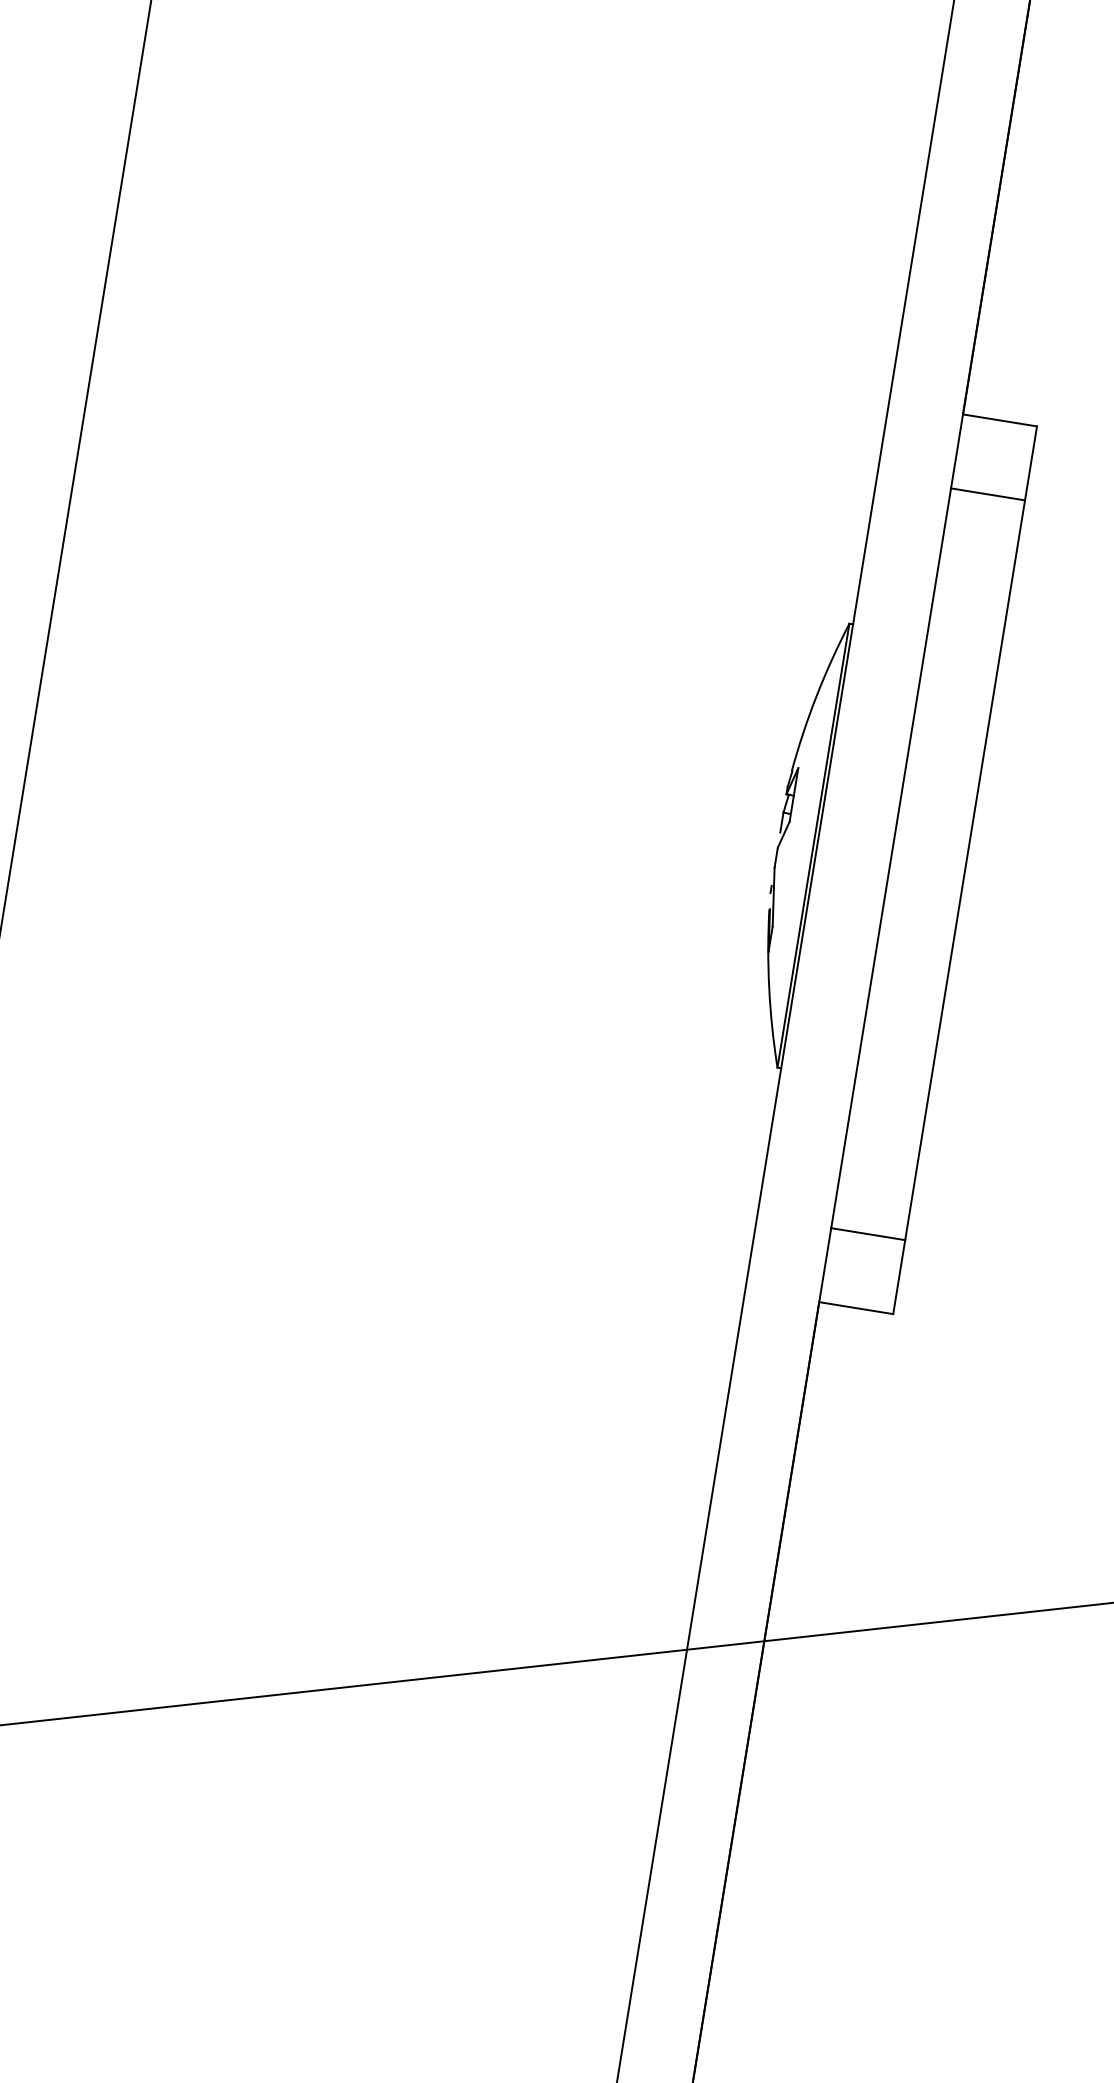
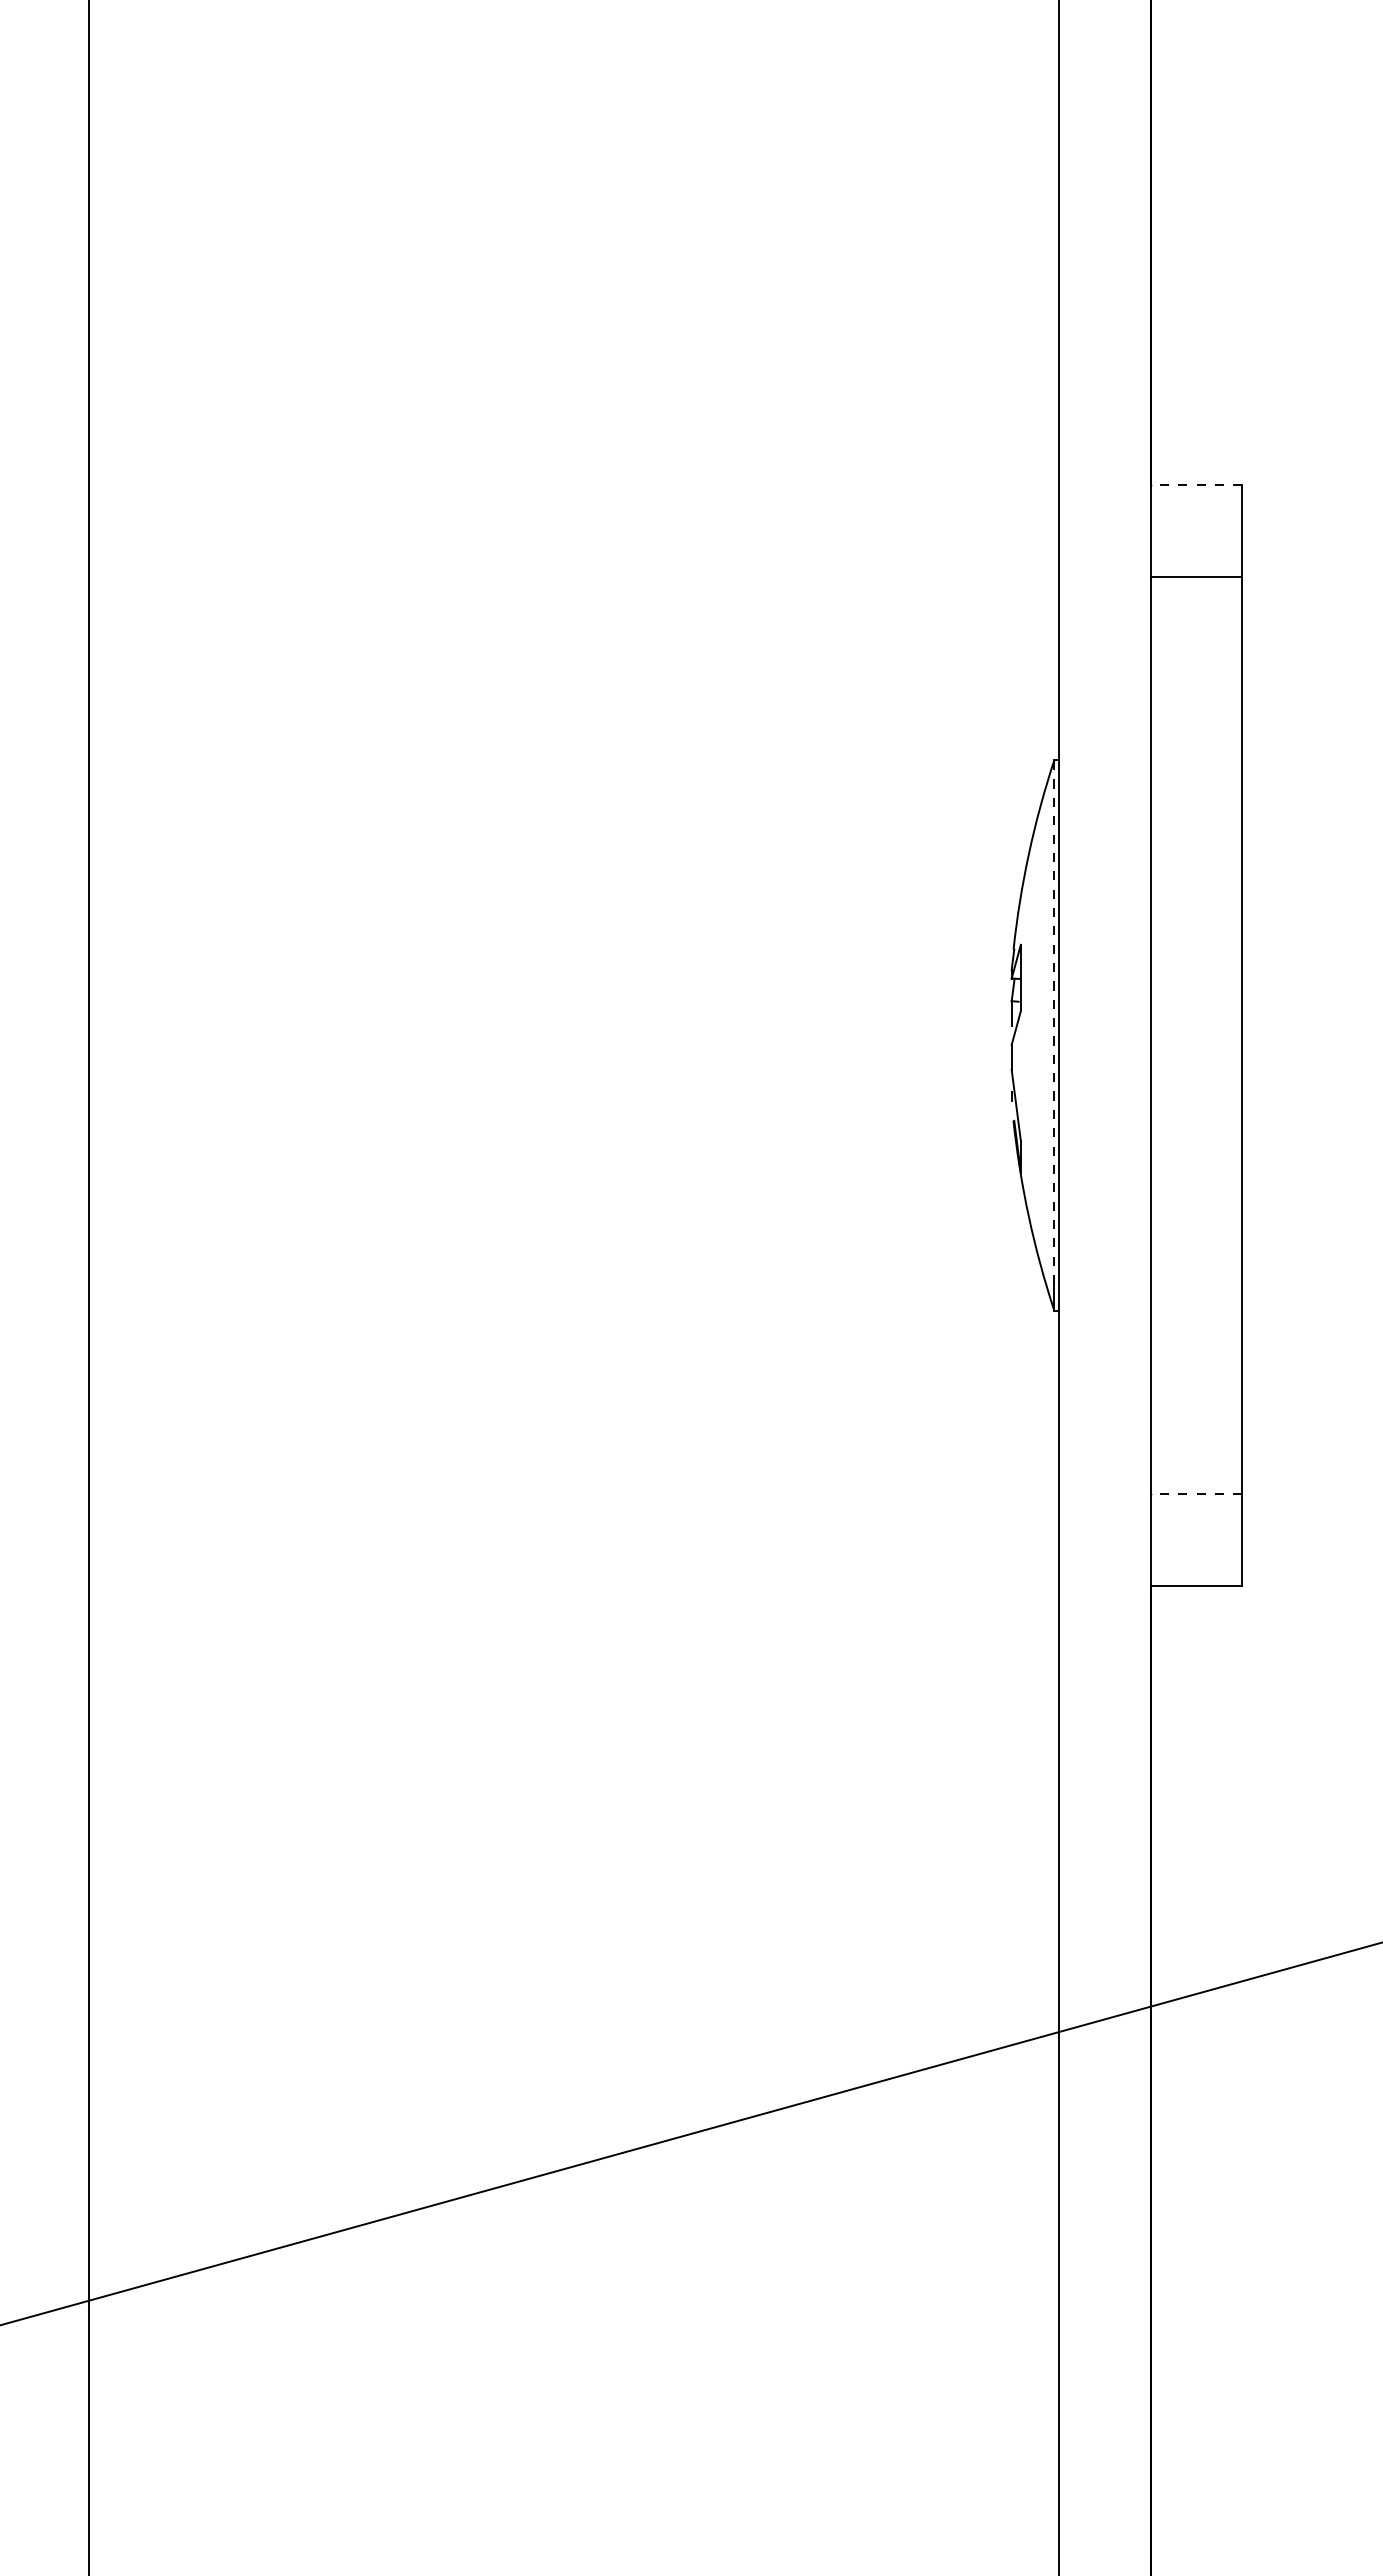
line: (1000, 420) -> (1196, 484), solid -> dashed
line: (815, 835) -> (1054, 1022), solid -> dashed
line: (868, 1234) -> (1196, 1494), solid -> dashed

